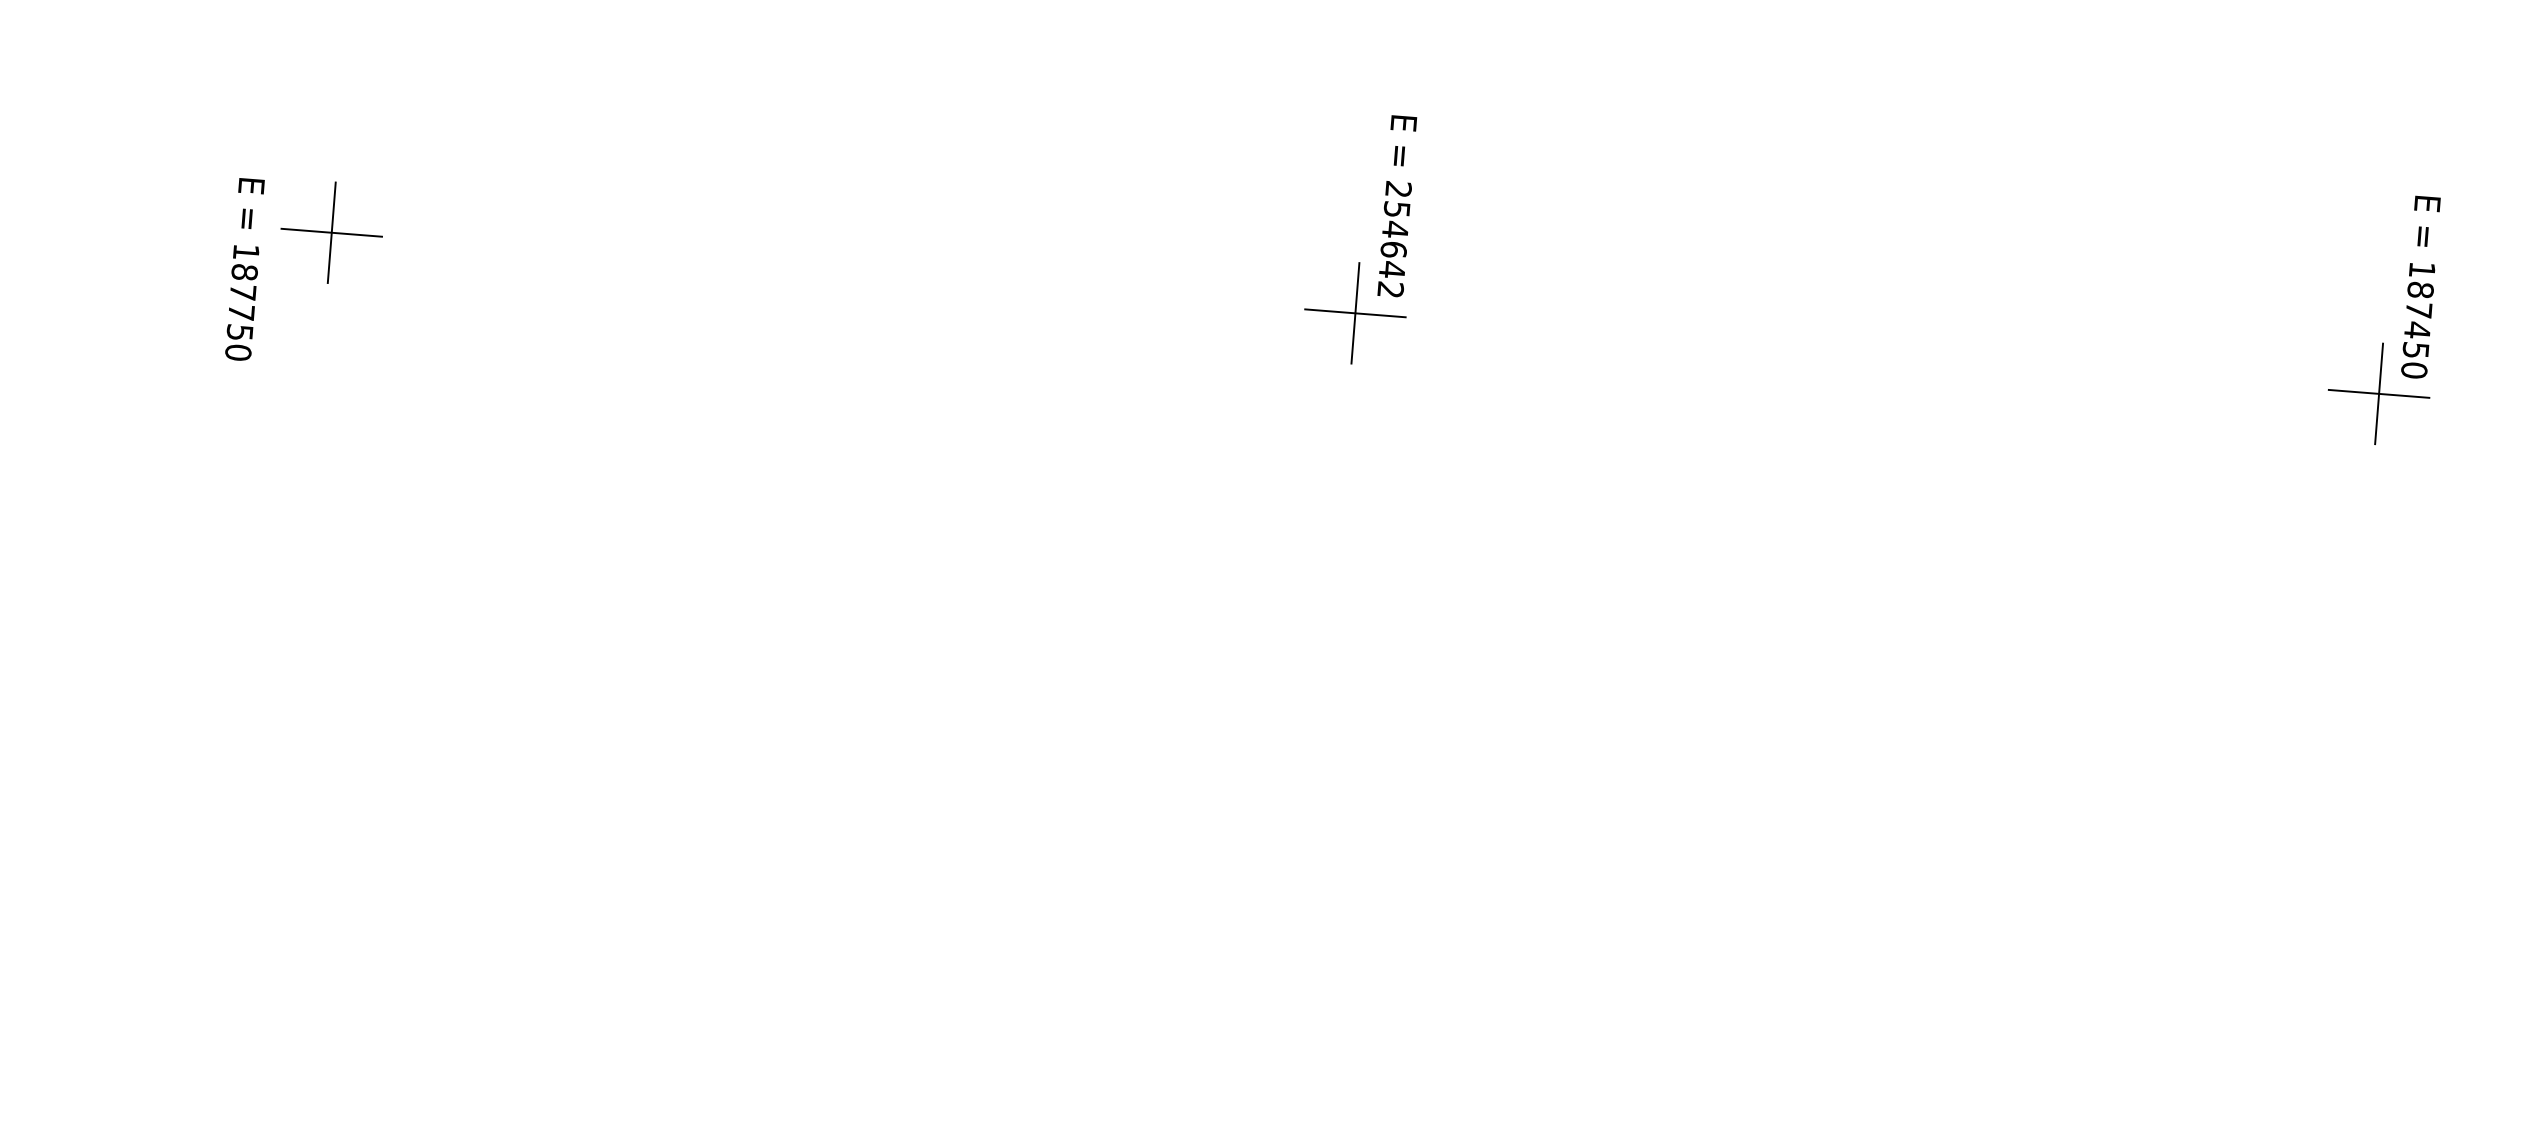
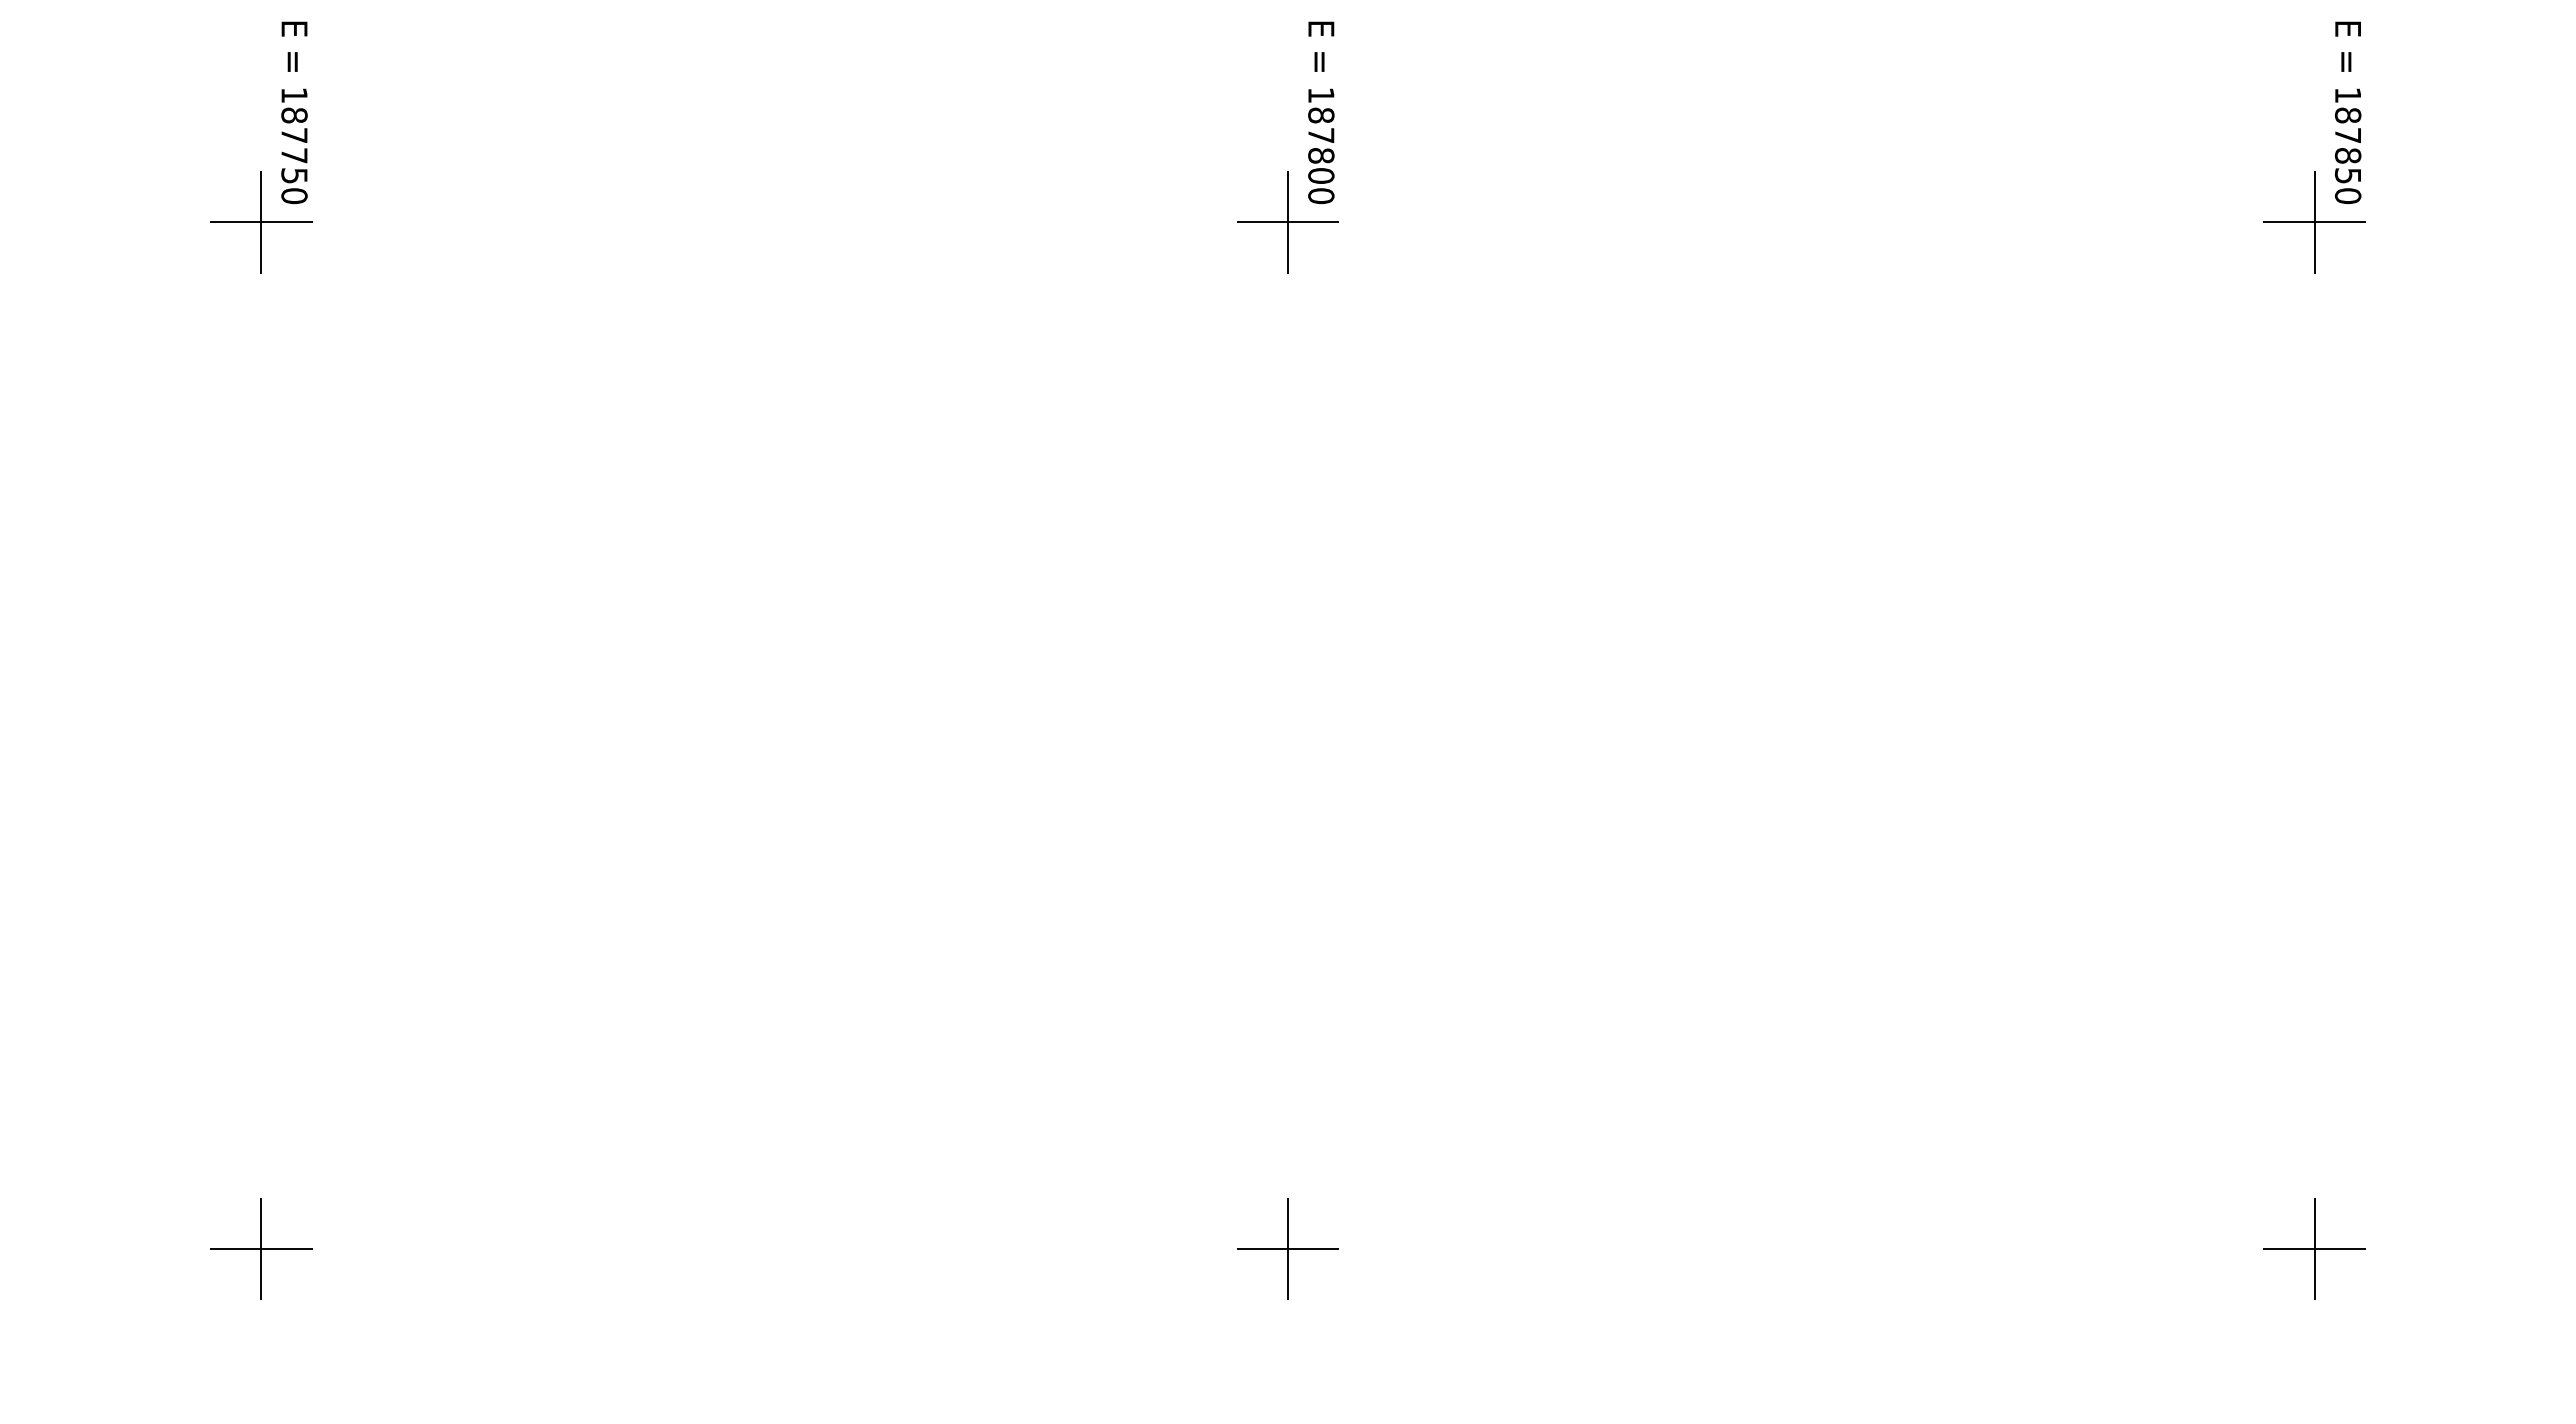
text: (1394, 239) -> (1321, 145), 254642 -> 187800
text: (244, 269) -> (294, 112), moved
text: (2416, 329) -> (2347, 155), 187450 -> 187850

